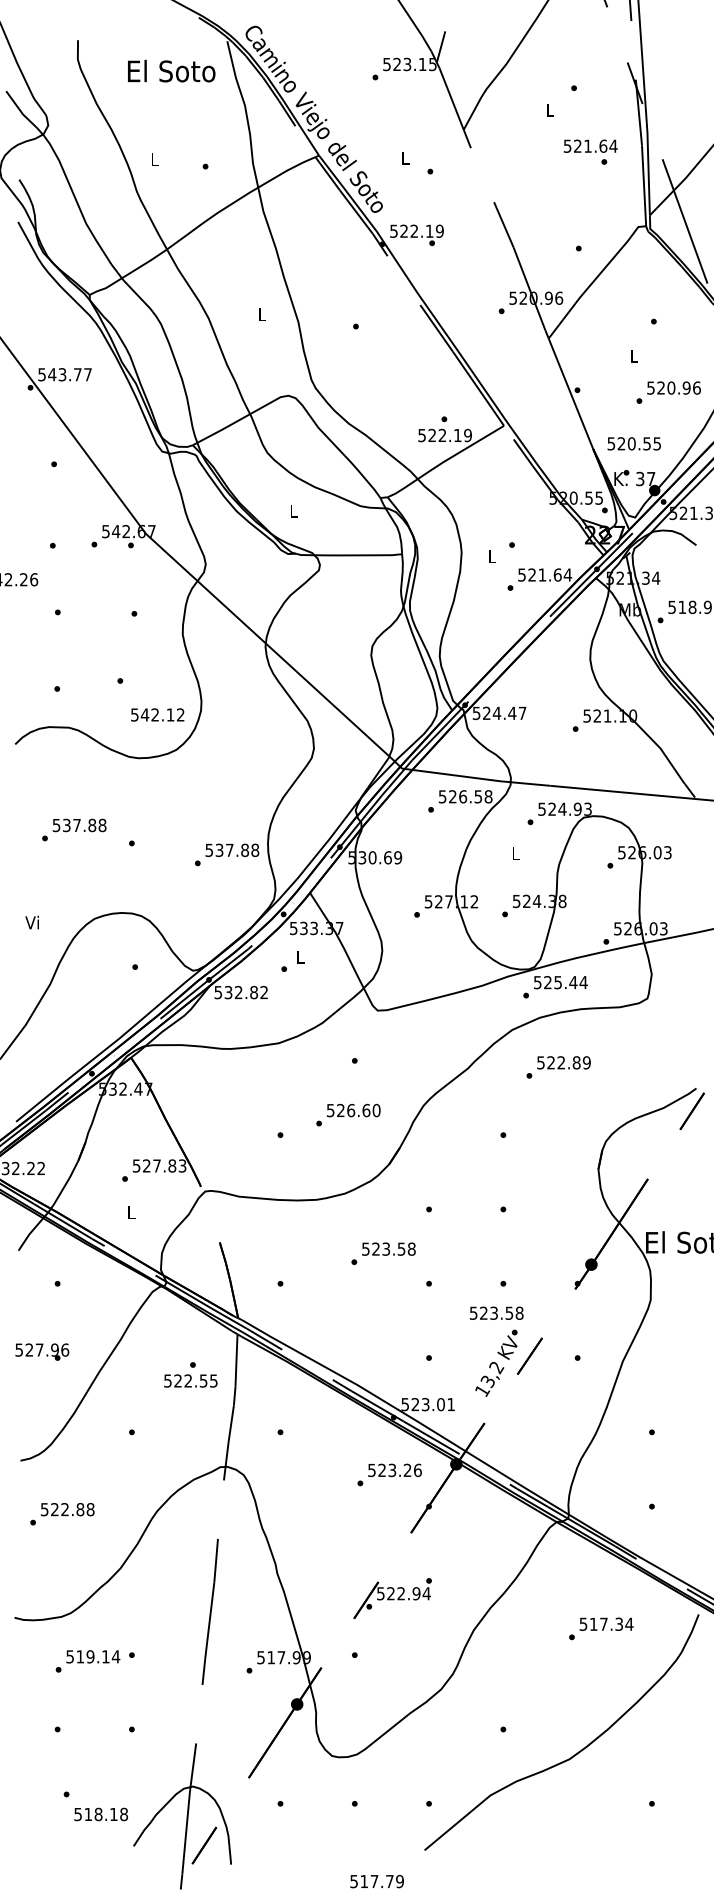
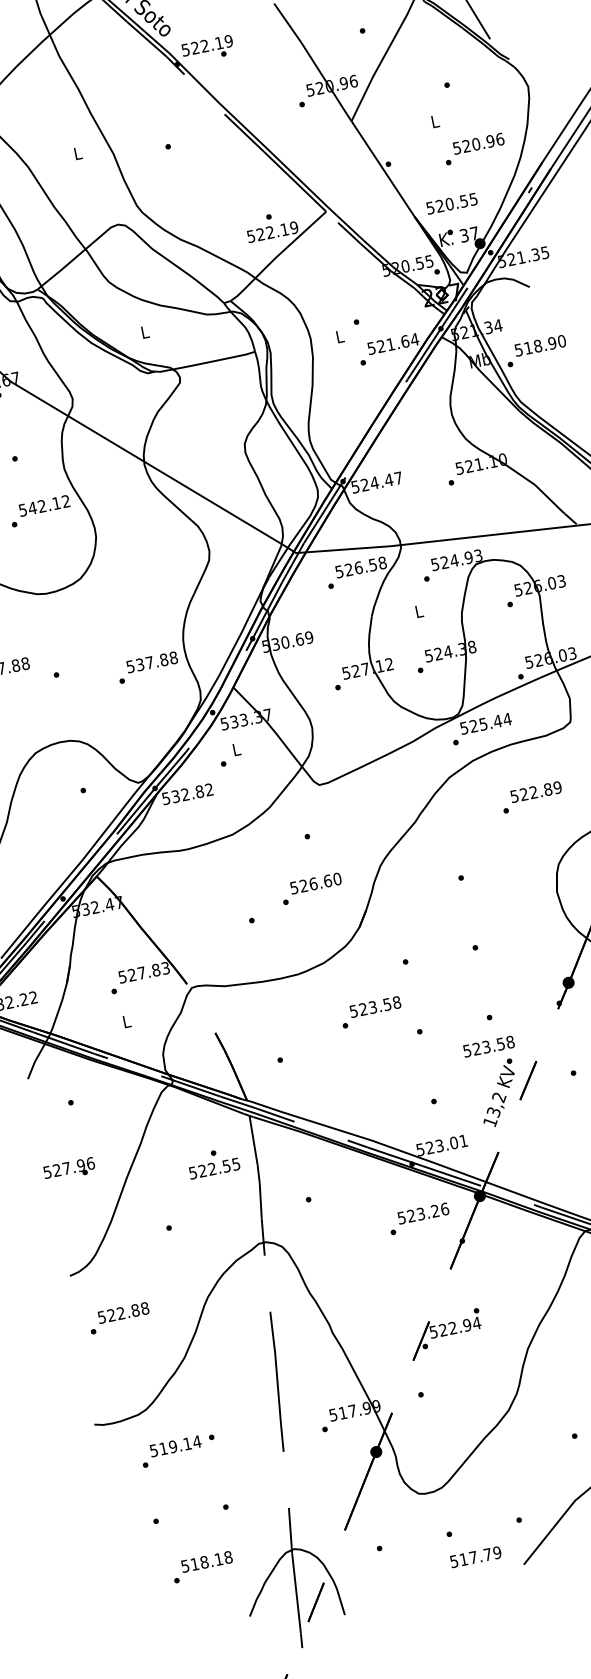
text: (157, 714) -> (44, 505), moved
text: (558, 1067) -> (531, 797), moved
text: (100, 1814) -> (206, 1561), moved
text: (376, 1881) -> (475, 1557), moved

